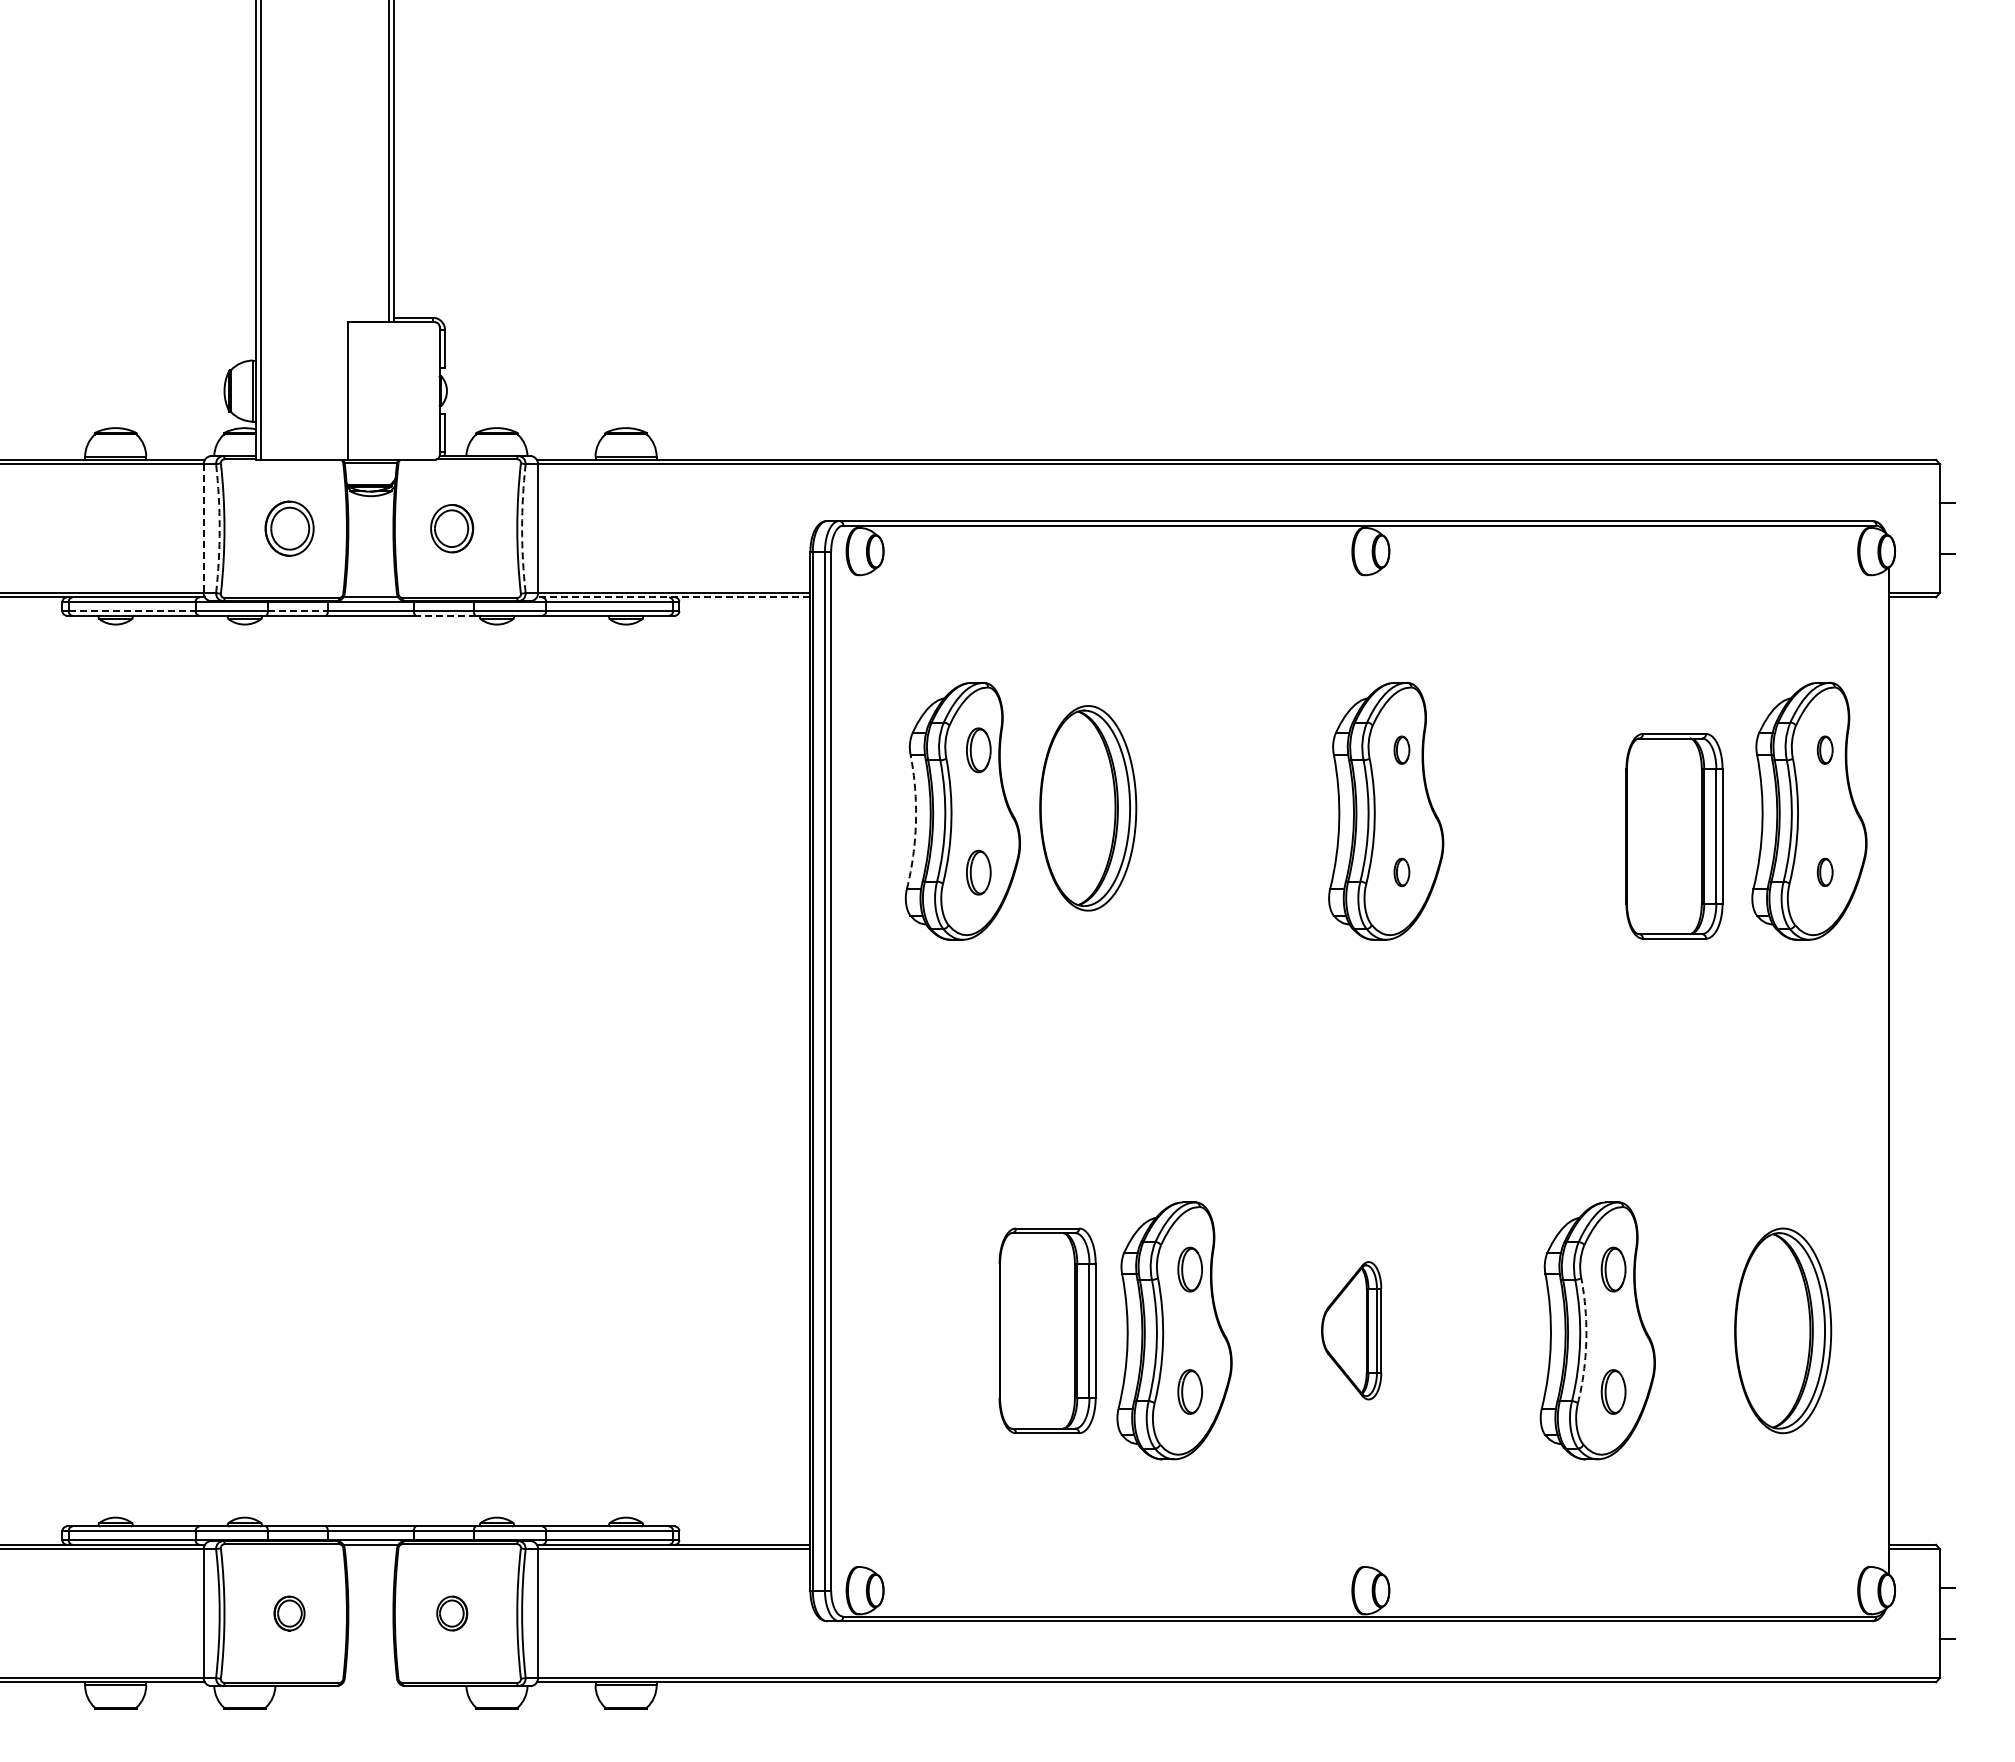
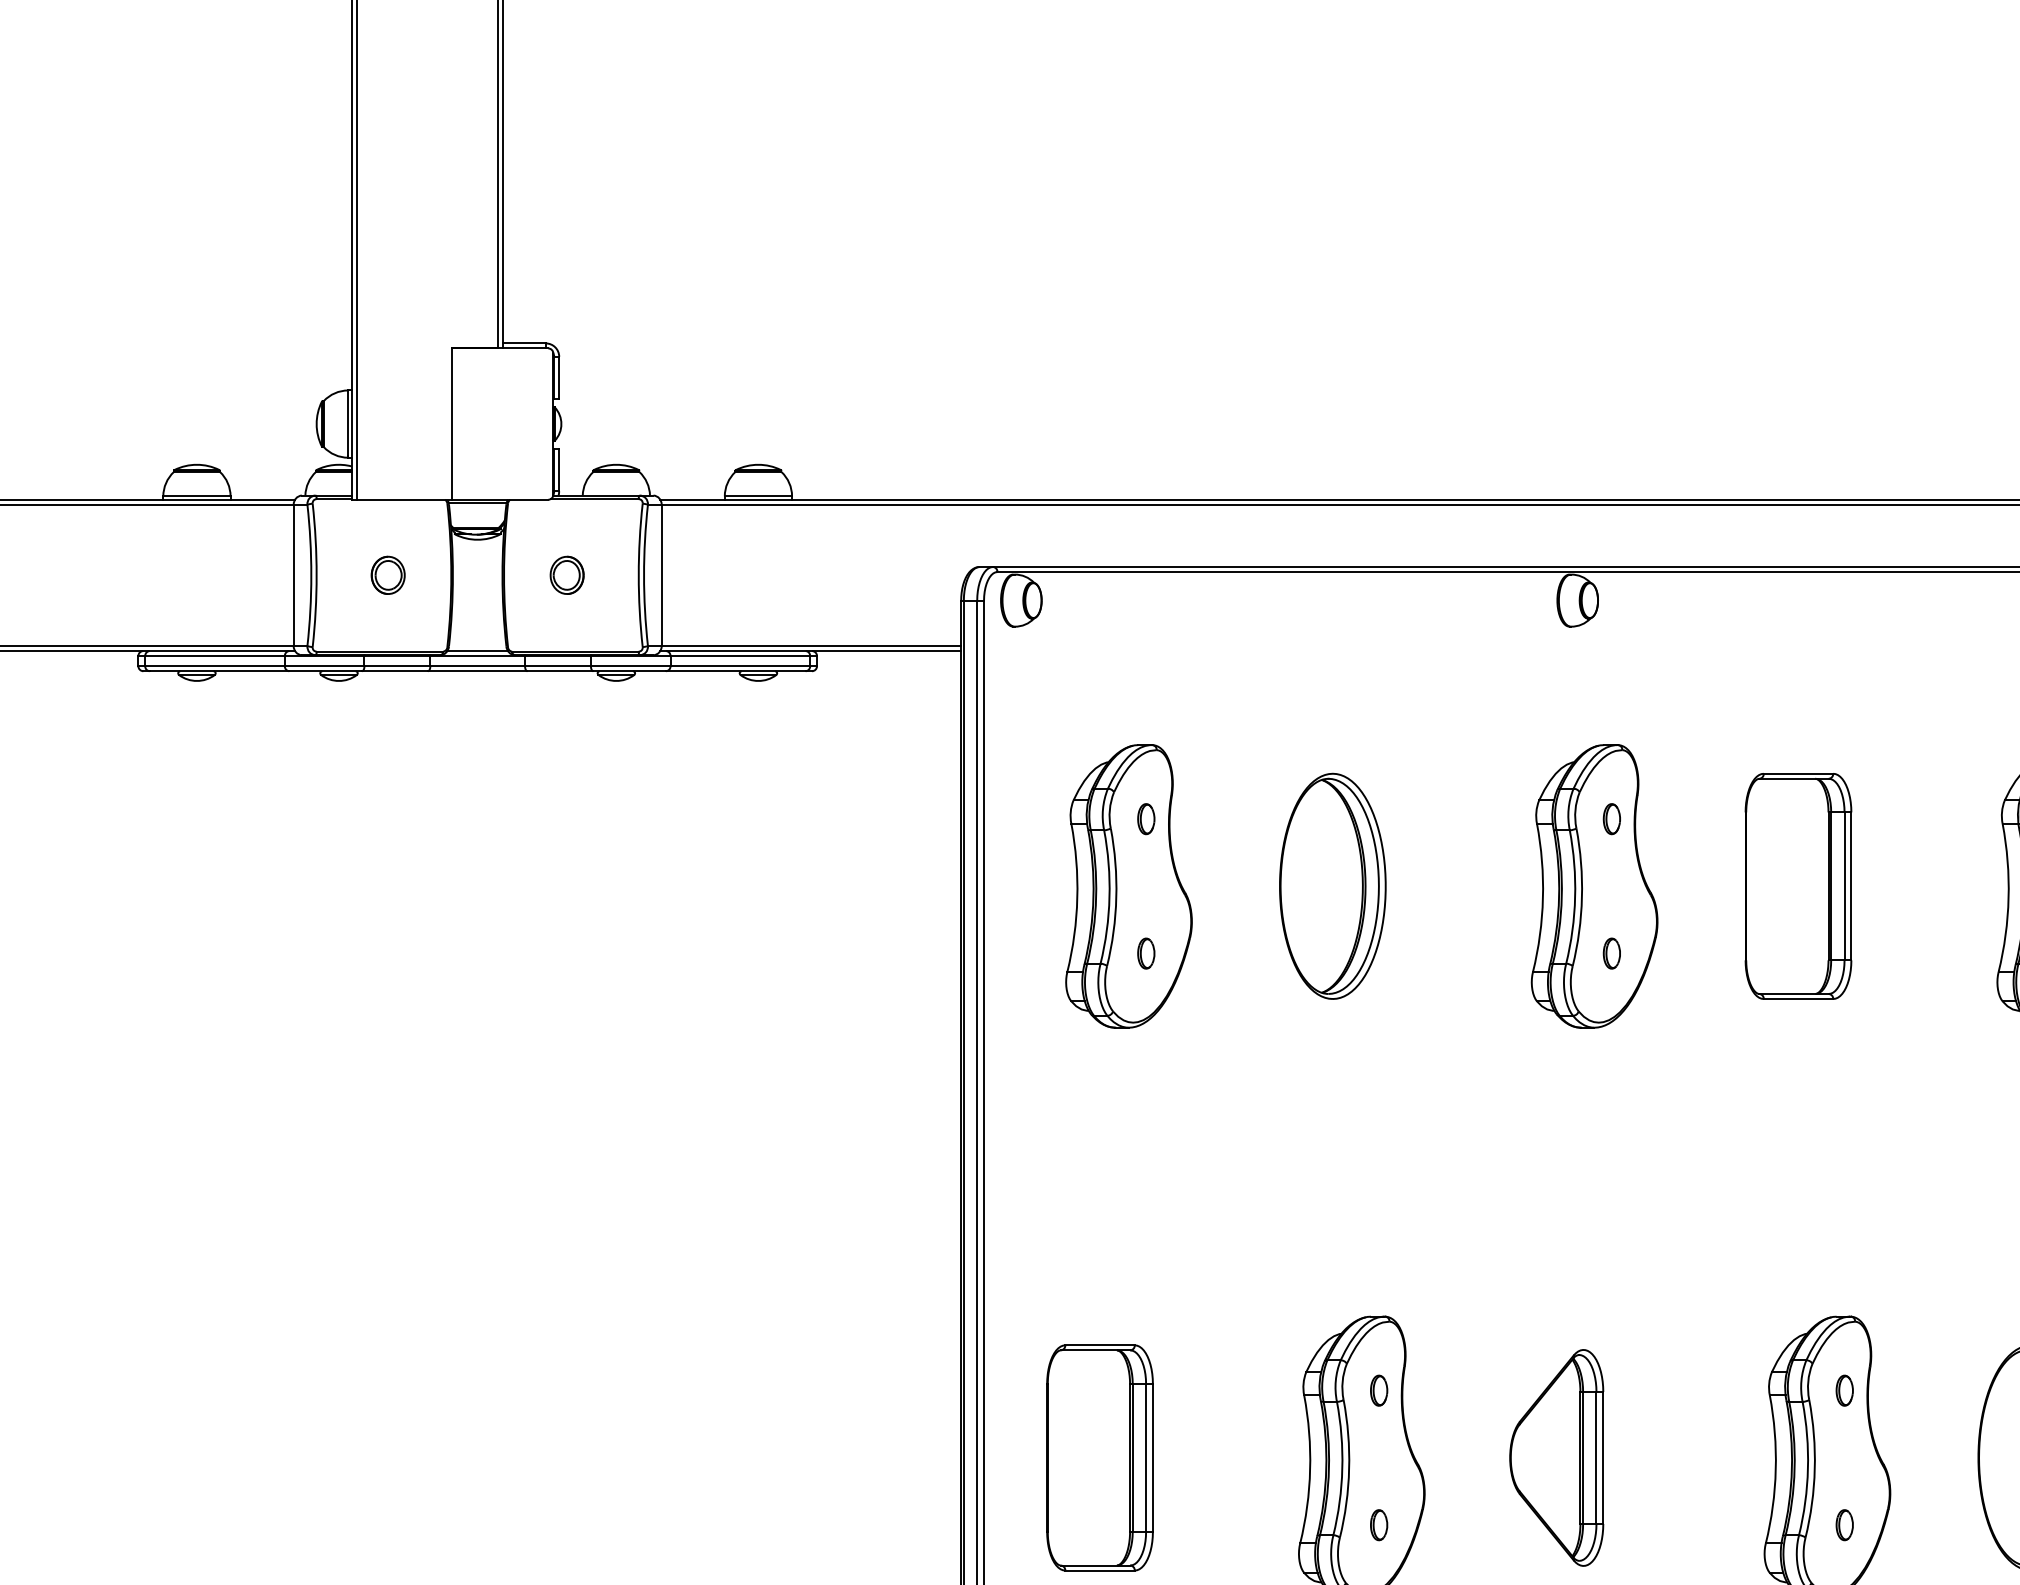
arc: (219, 528) -> (311, 575), dashed -> solid
part: (289, 528) -> (388, 575), size x0.62
part: (452, 528) -> (567, 575), size x0.71
arc: (522, 528) -> (644, 575), dashed -> solid
line: (203, 529) -> (293, 576), dashed -> solid
line: (673, 597) -> (810, 651), dashed -> solid
line: (132, 611) -> (215, 666), dashed -> solid
line: (297, 611) -> (396, 666), dashed -> solid
line: (446, 615) -> (560, 670), dashed -> solid
part: (978, 749) -> (1146, 818), size x0.62
part: (1088, 808) -> (1333, 886), moved
arc: (915, 821) -> (1076, 897), dashed -> solid
part: (1674, 836) -> (1798, 886), moved
part: (978, 871) -> (1146, 952), size x0.62
part: (1190, 1269) -> (1379, 1390), size x0.62
part: (1613, 1269) -> (1844, 1390), size x0.62
part: (1047, 1330) -> (1099, 1457), moved
part: (1351, 1330) -> (1556, 1457), size x1.43
arc: (1586, 1340) -> (1814, 1468), dashed -> solid
part: (1190, 1391) -> (1379, 1524), size x0.62
part: (1613, 1391) -> (1844, 1524), size x0.62

